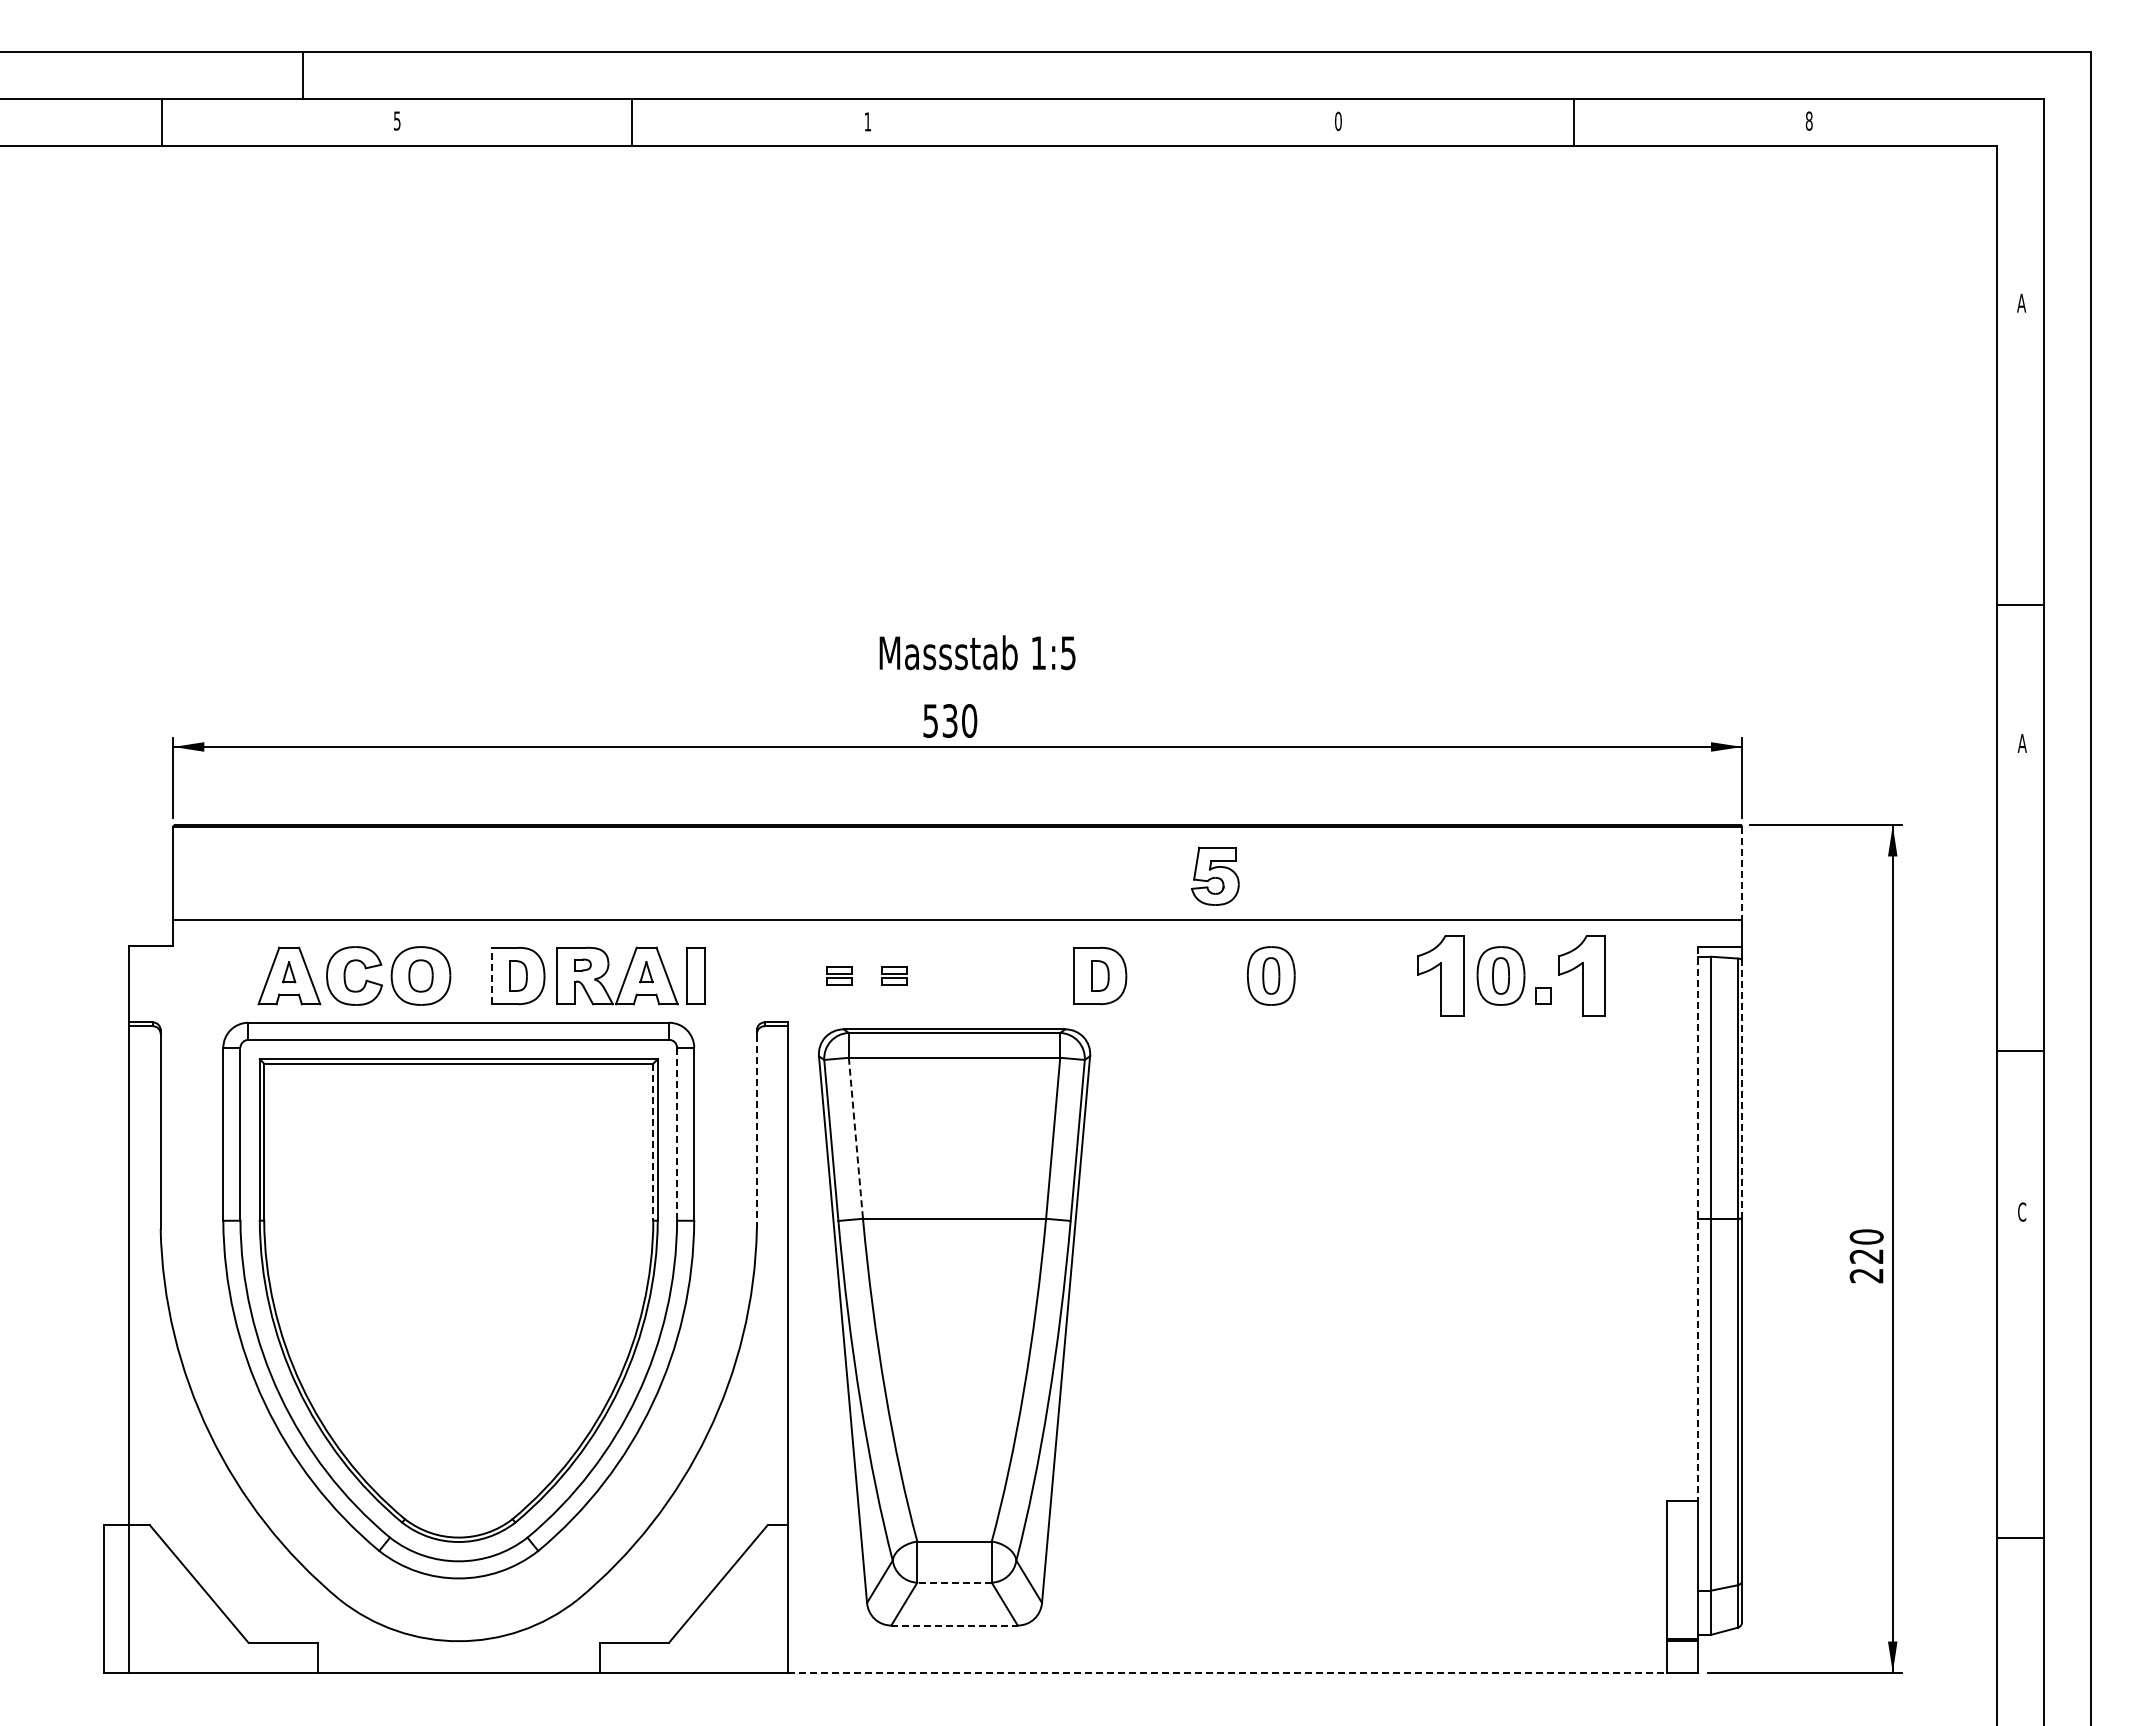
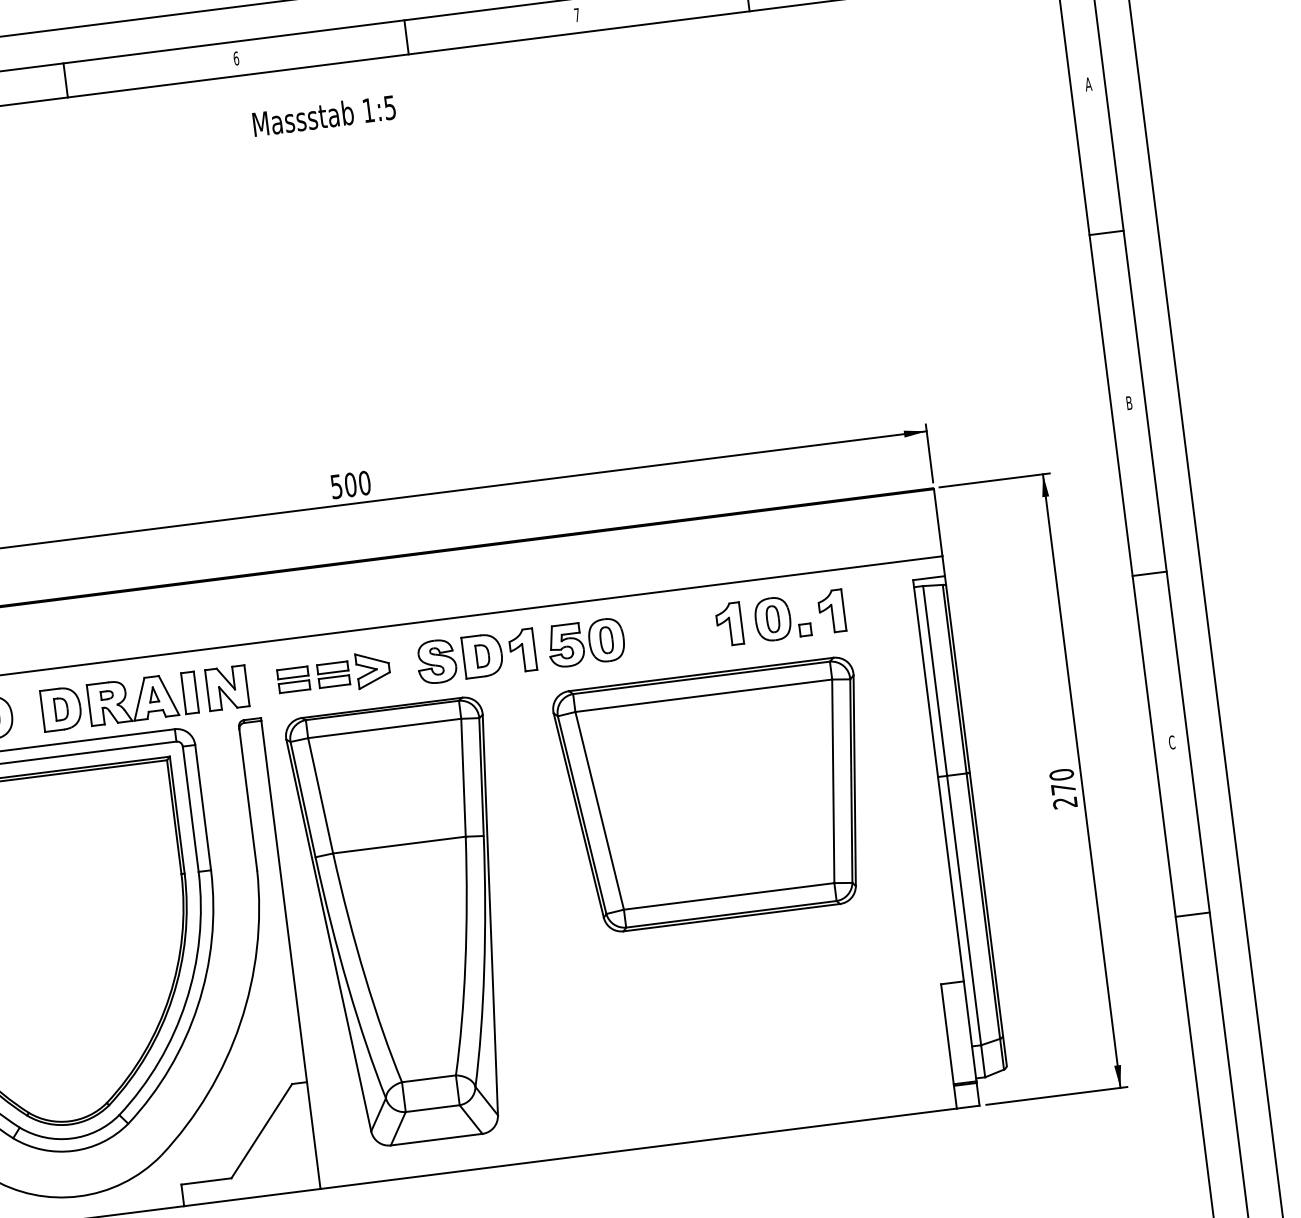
text: (867, 121) -> (236, 58), 1 -> 6
line: (1102, 121) -> (406, 36), added
text: (1338, 121) -> (577, 15), 0 -> 7
line: (2020, 605) -> (1106, 233), moved
text: (977, 652) -> (324, 115), moved
text: (949, 720) -> (350, 484), 530 -> 500
text: (2021, 743) -> (1128, 403), A -> B
line: (1742, 873) -> (938, 522), dashed -> solid
part: (1215, 875) -> (566, 645), moved
line: (492, 975) -> (42, 711), dashed -> solid
part: (747, 975) -> (227, 687), added
part: (838, 975) -> (293, 679), size x1.67
part: (893, 975) -> (332, 674), size x1.67
part: (949, 975) -> (373, 669), added
part: (1036, 975) -> (436, 661), added
part: (1155, 975) -> (522, 650), added
part: (1441, 975) -> (729, 624), size x0.71
part: (1582, 975) -> (831, 611), size x0.71
line: (2020, 1050) -> (1149, 573), moved
line: (1742, 1089) -> (958, 679), dashed -> solid
line: (756, 1131) -> (248, 799), dashed -> solid
line: (677, 1134) -> (191, 809), dashed -> solid
line: (855, 1138) -> (320, 795), dashed -> solid
line: (653, 1142) -> (174, 817), dashed -> solid
part: (1393, 1206) -> (716, 796), added
line: (1698, 1224) -> (938, 781), dashed -> solid
text: (1866, 1256) -> (1063, 788), 220 -> 270
line: (2020, 1537) -> (1192, 914), moved
line: (954, 1582) -> (432, 1108), dashed -> solid
line: (955, 1625) -> (437, 1139), dashed -> solid
line: (1228, 1672) -> (639, 1148), dashed -> solid

